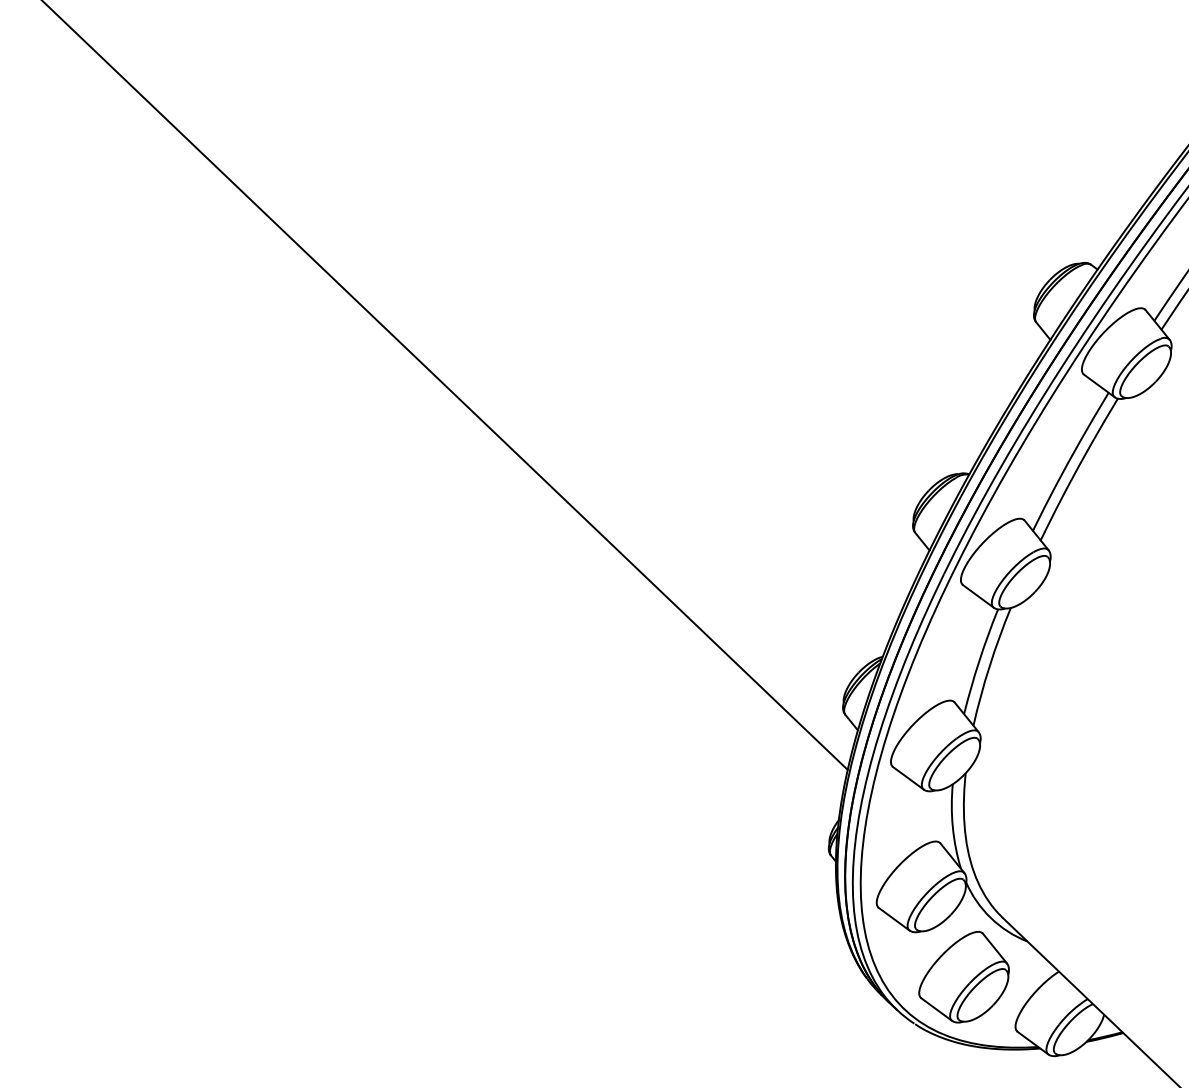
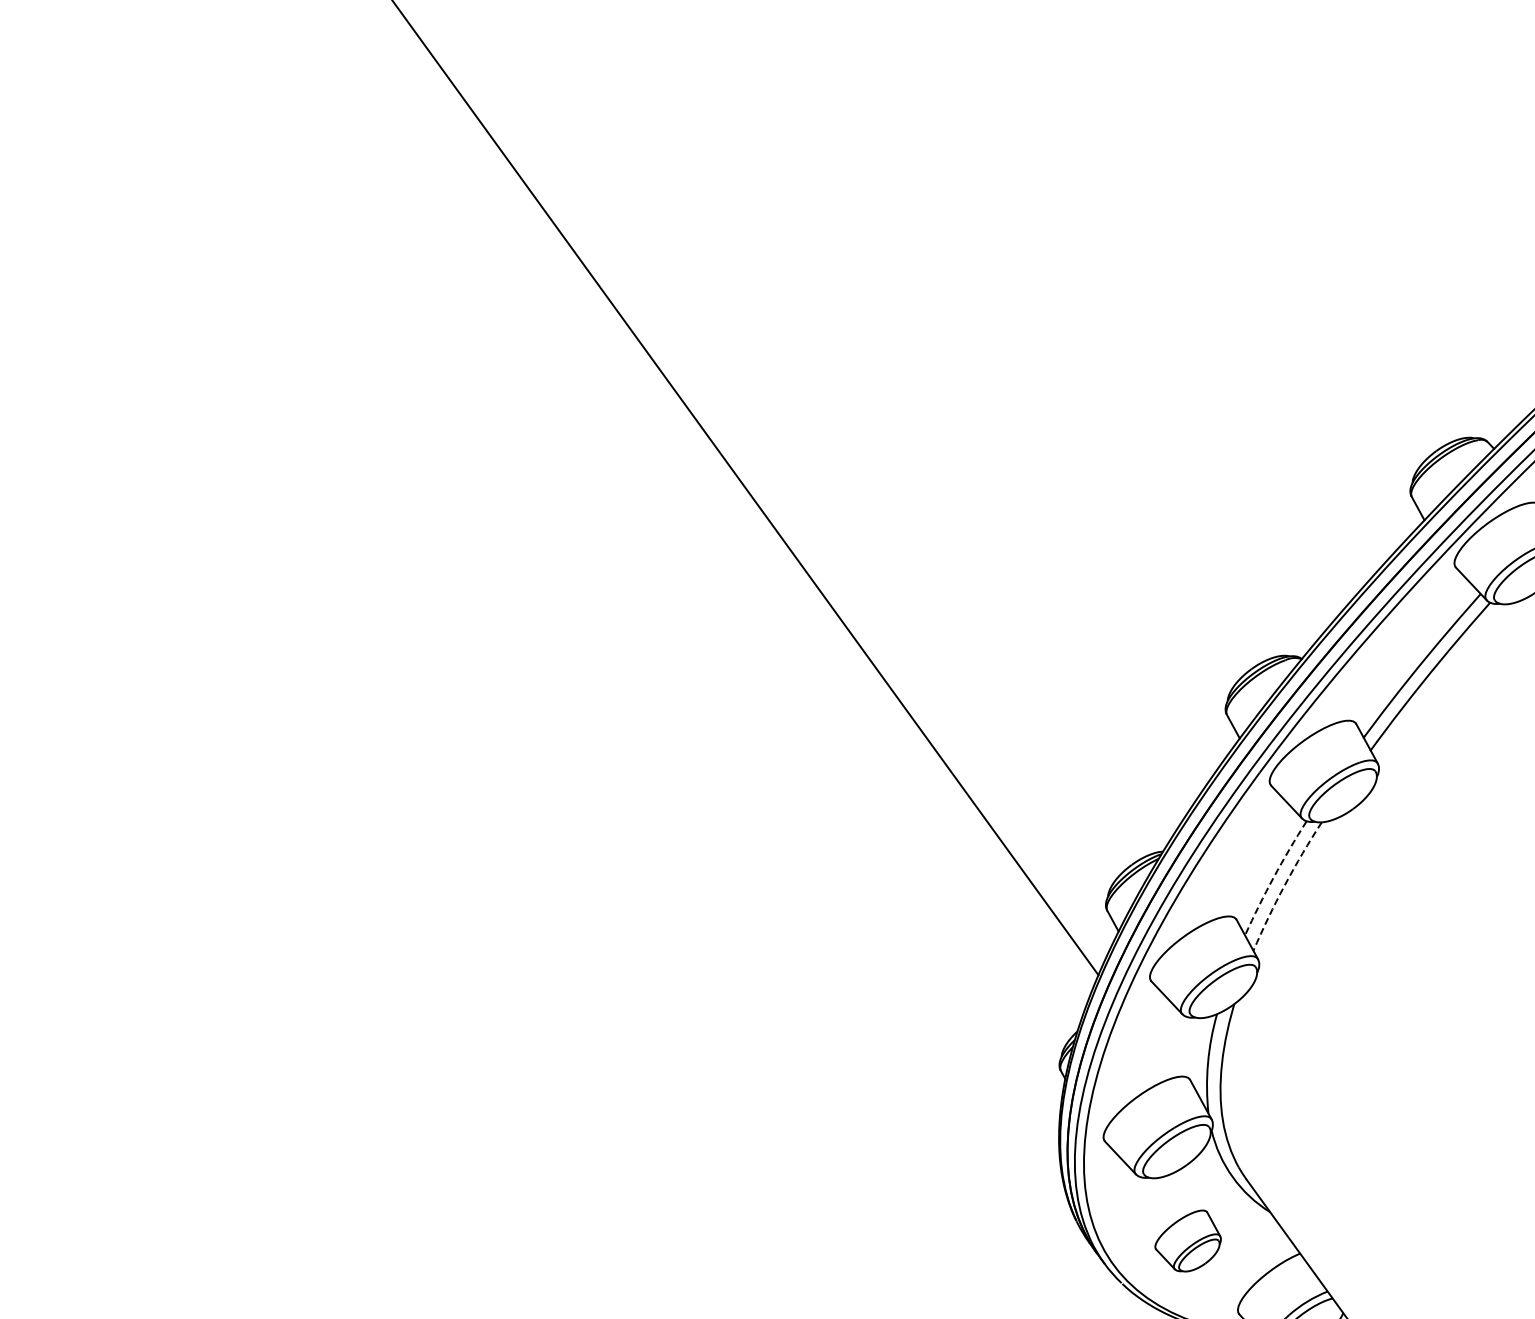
arc: (979, 661) -> (1273, 877), solid -> dashed
arc: (989, 666) -> (1284, 885), solid -> dashed
part: (962, 977) -> (1187, 1240), size x0.6

